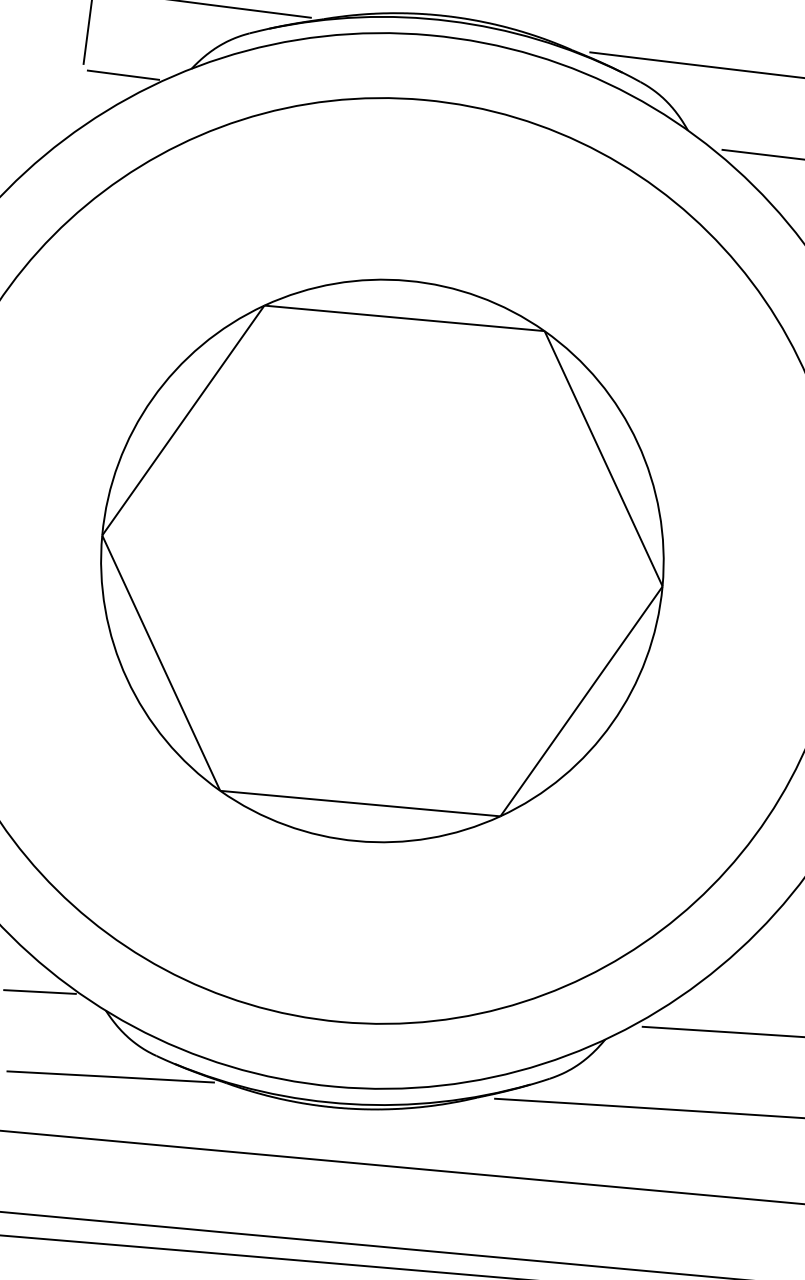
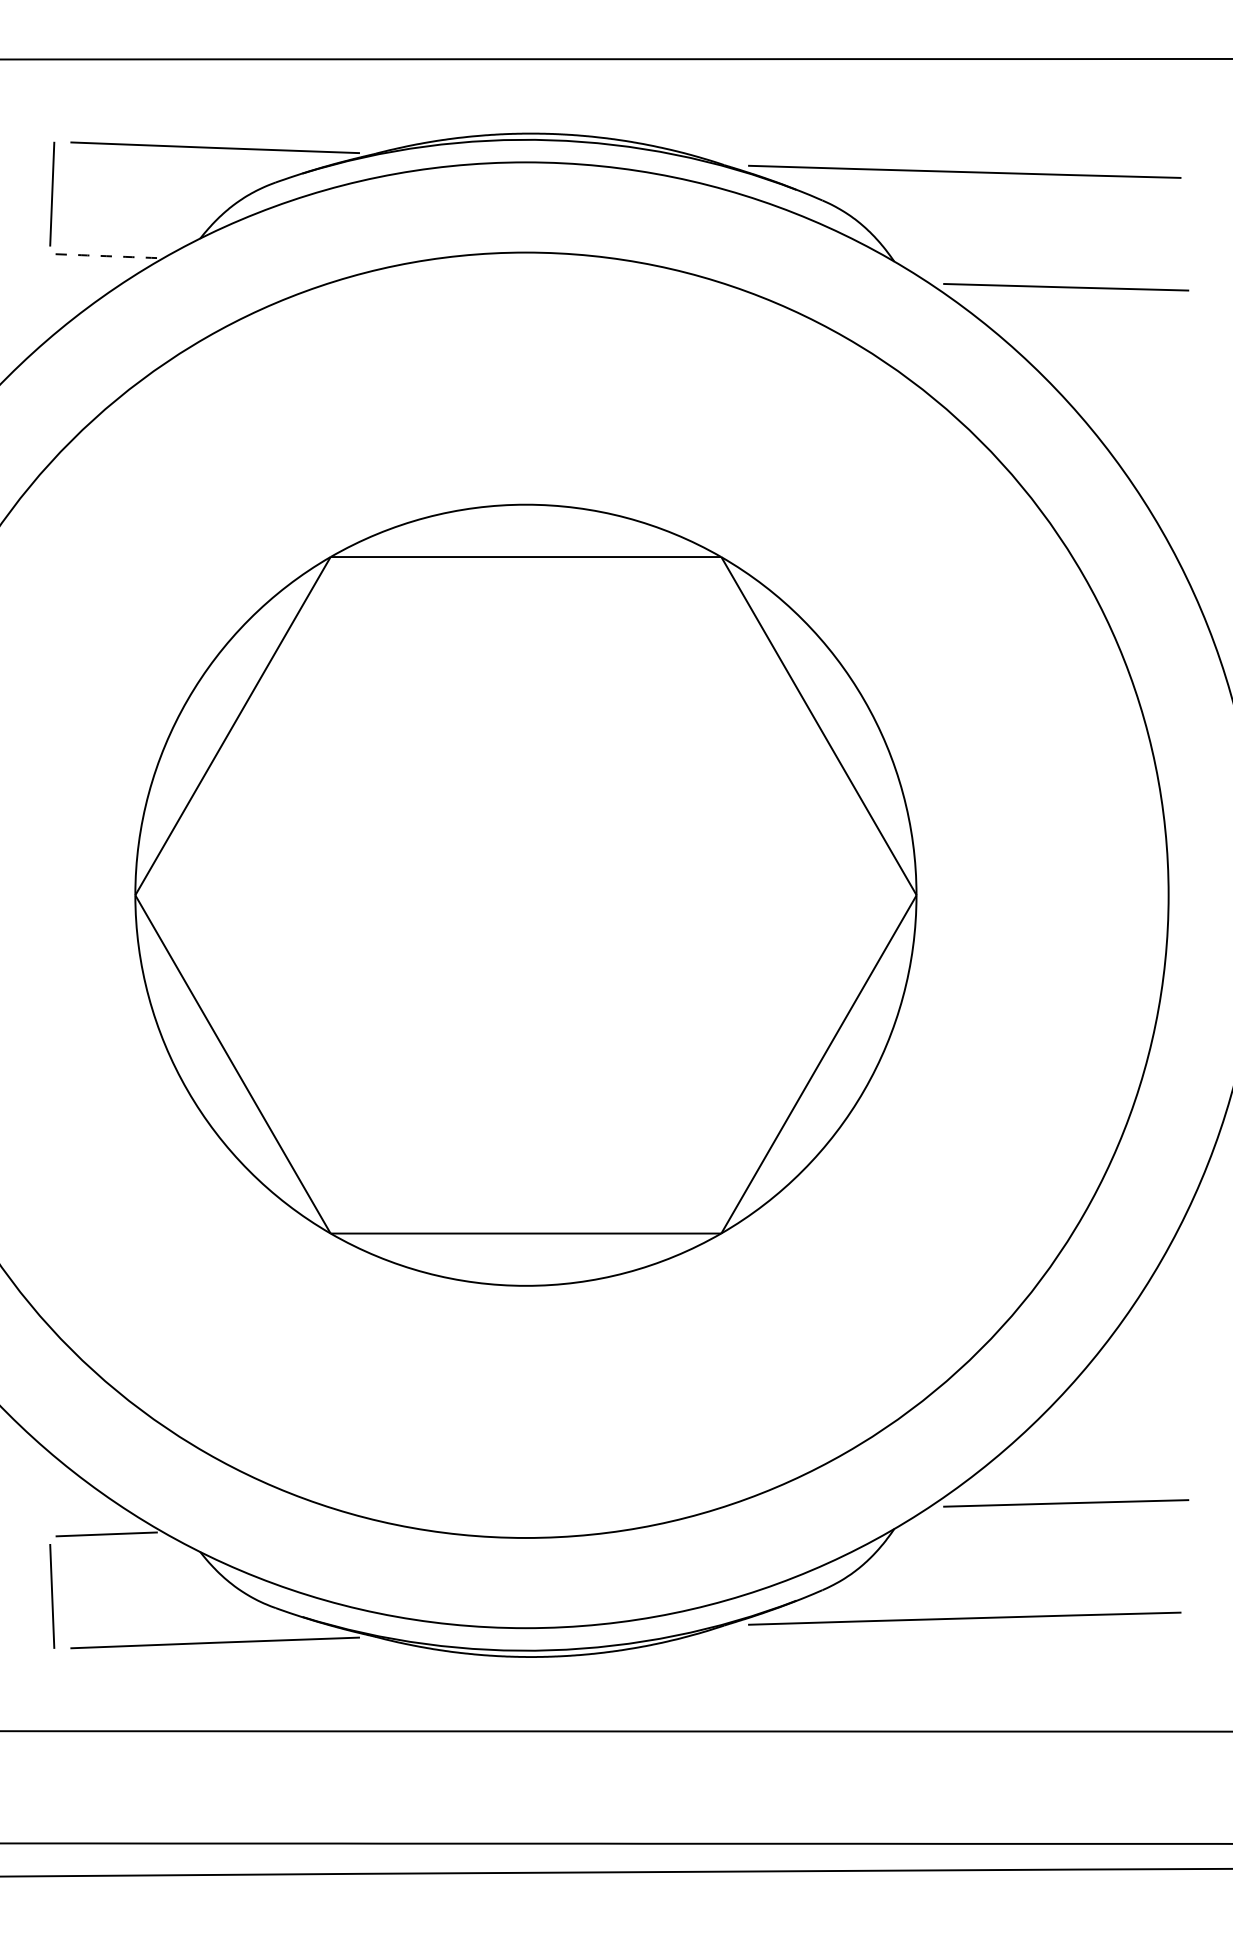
arc: (123, 75) -> (106, 256), solid -> dashed

